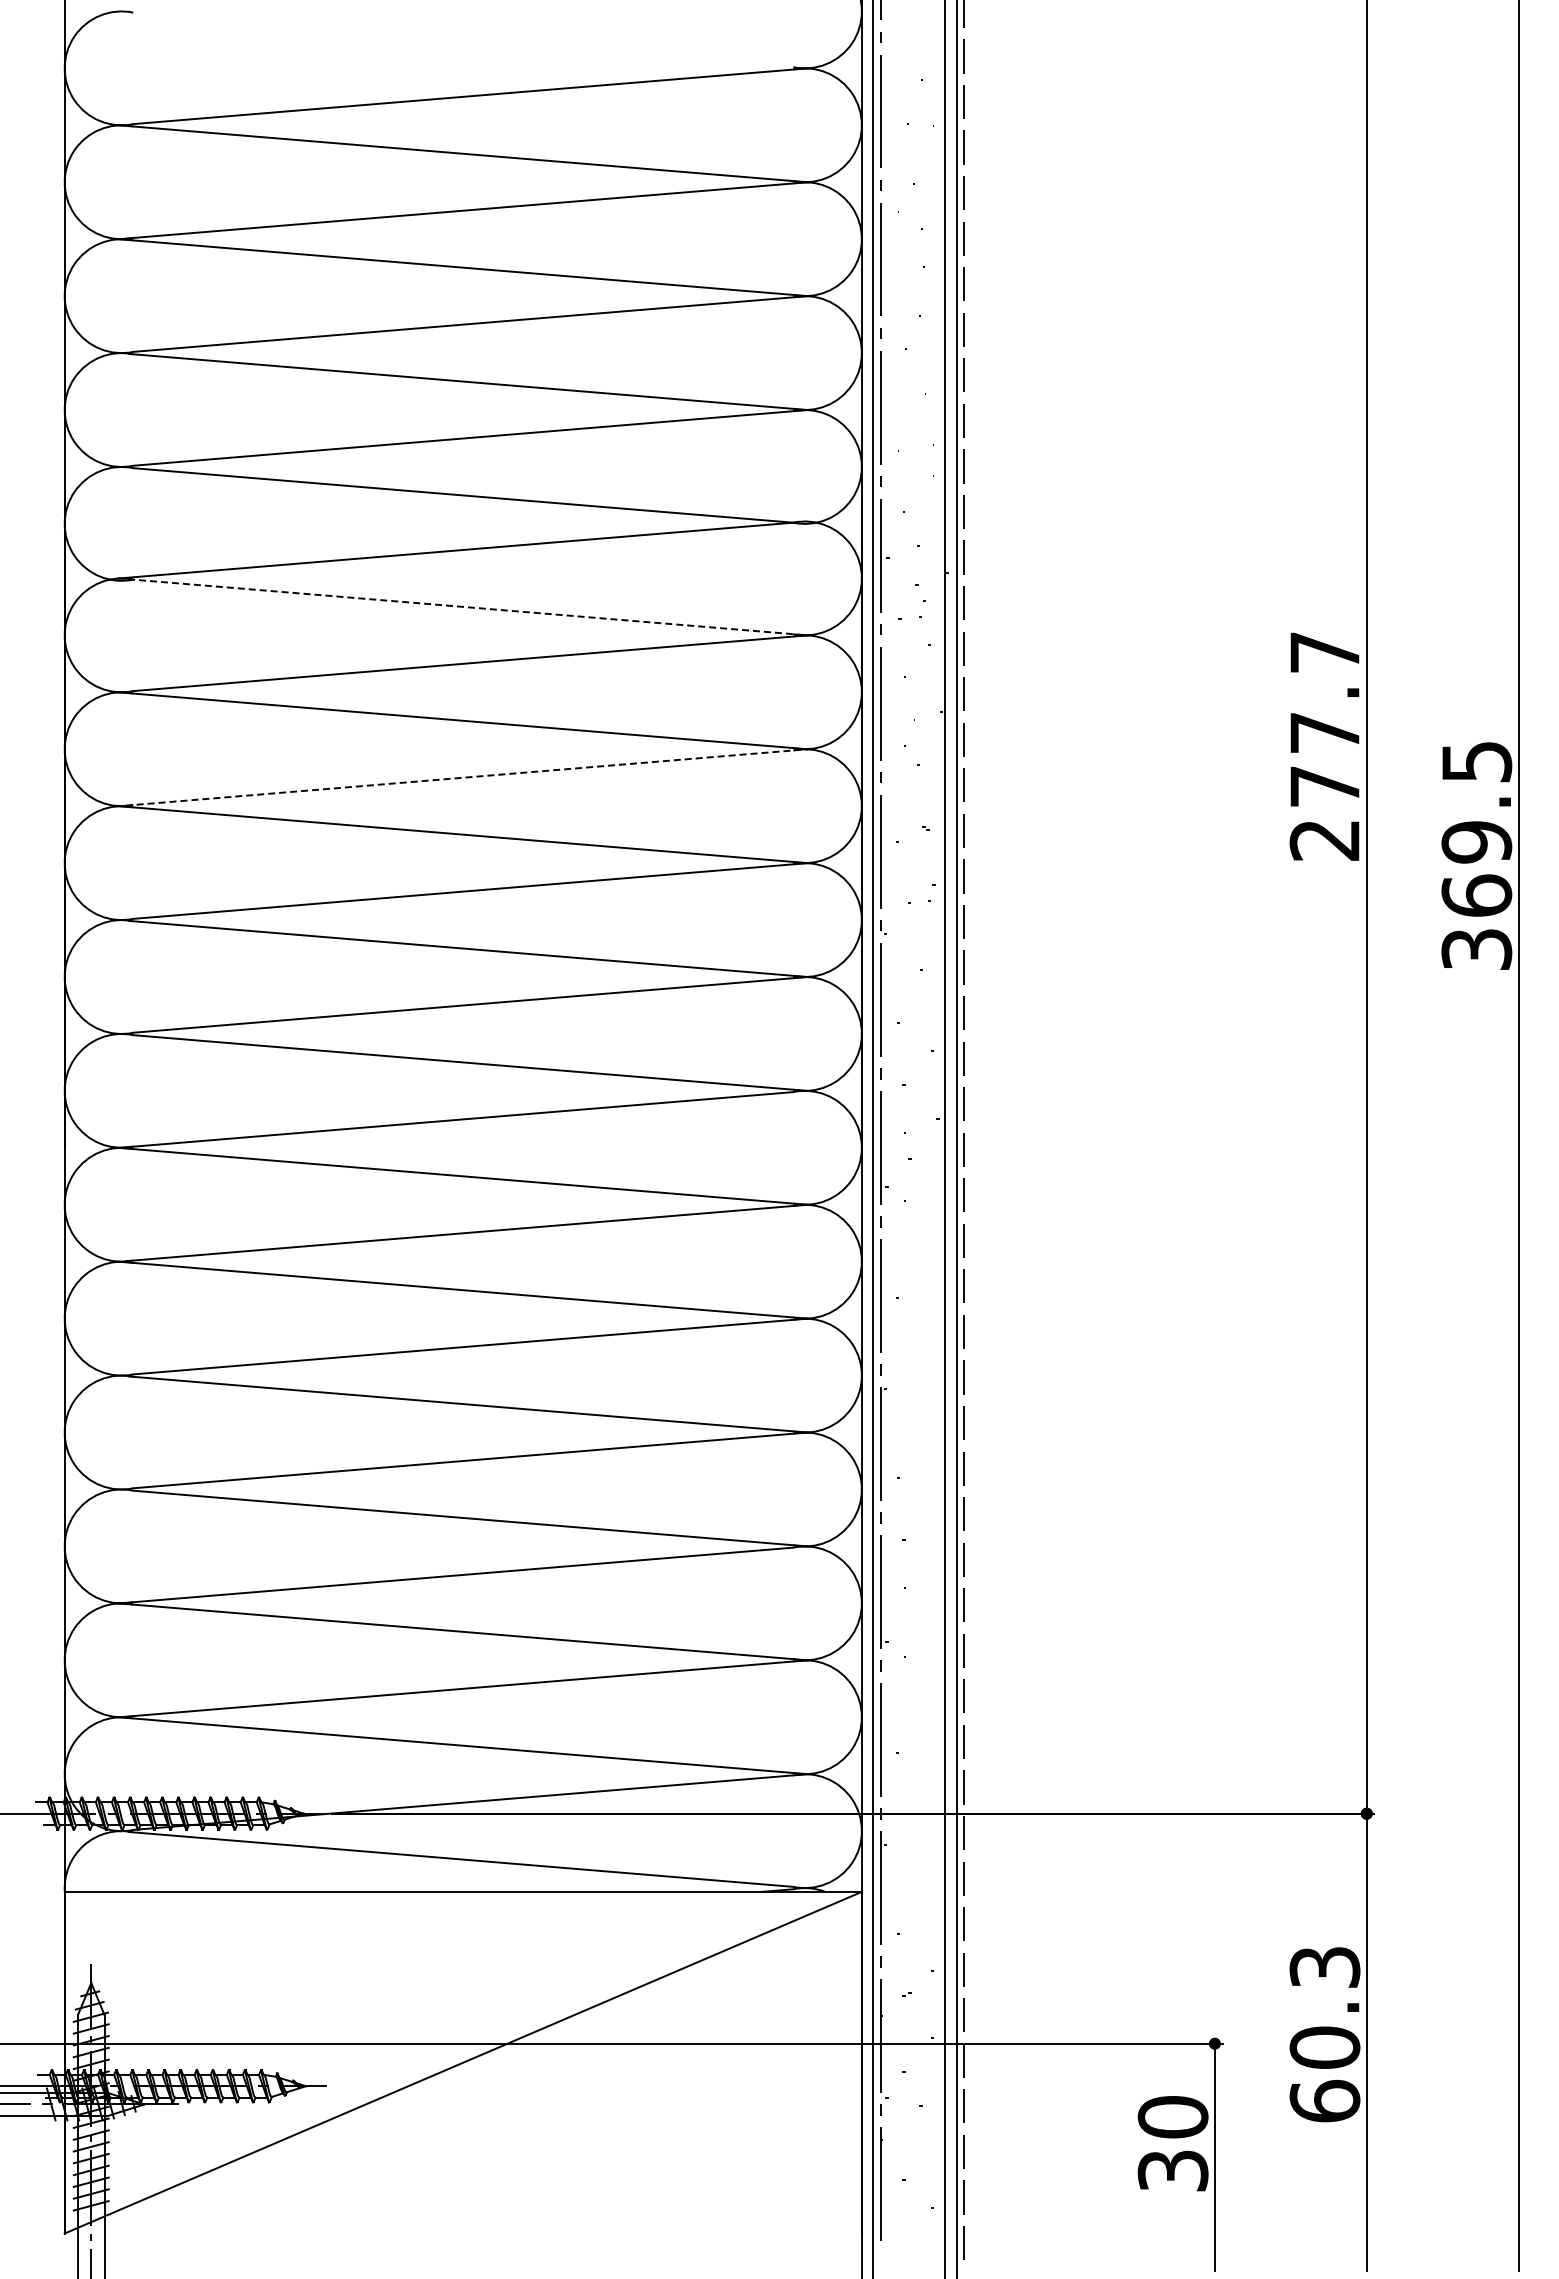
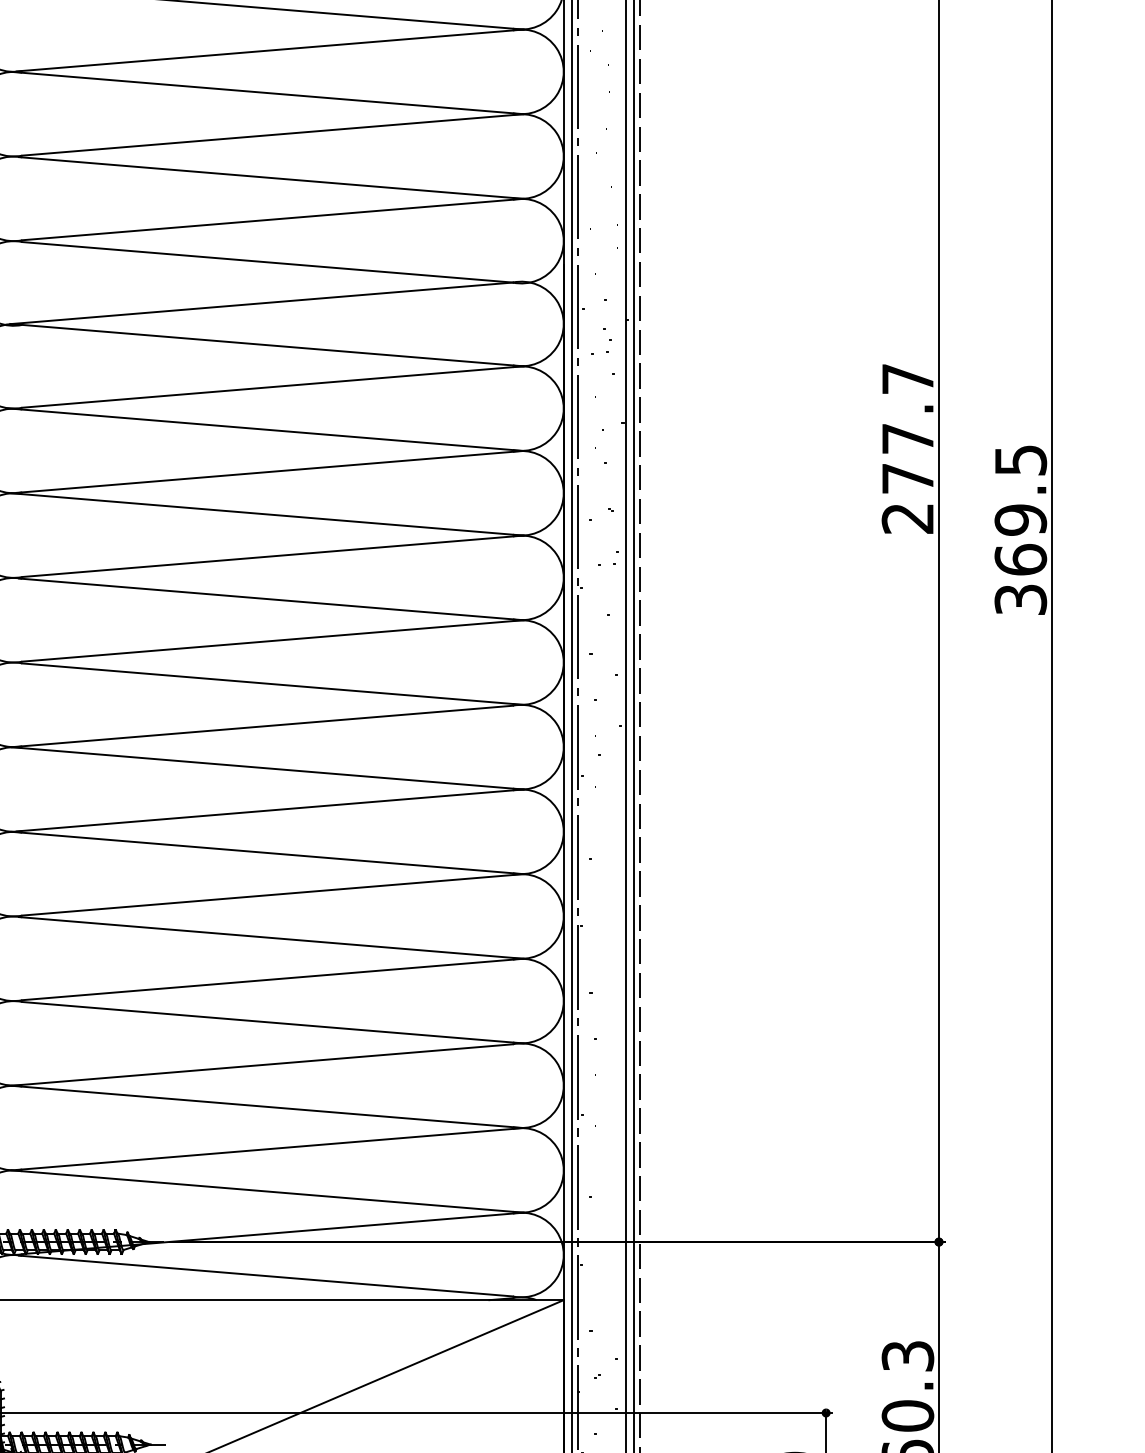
line: (462, 606) -> (266, 344), dashed -> solid
line: (467, 777) -> (270, 471), dashed -> solid

